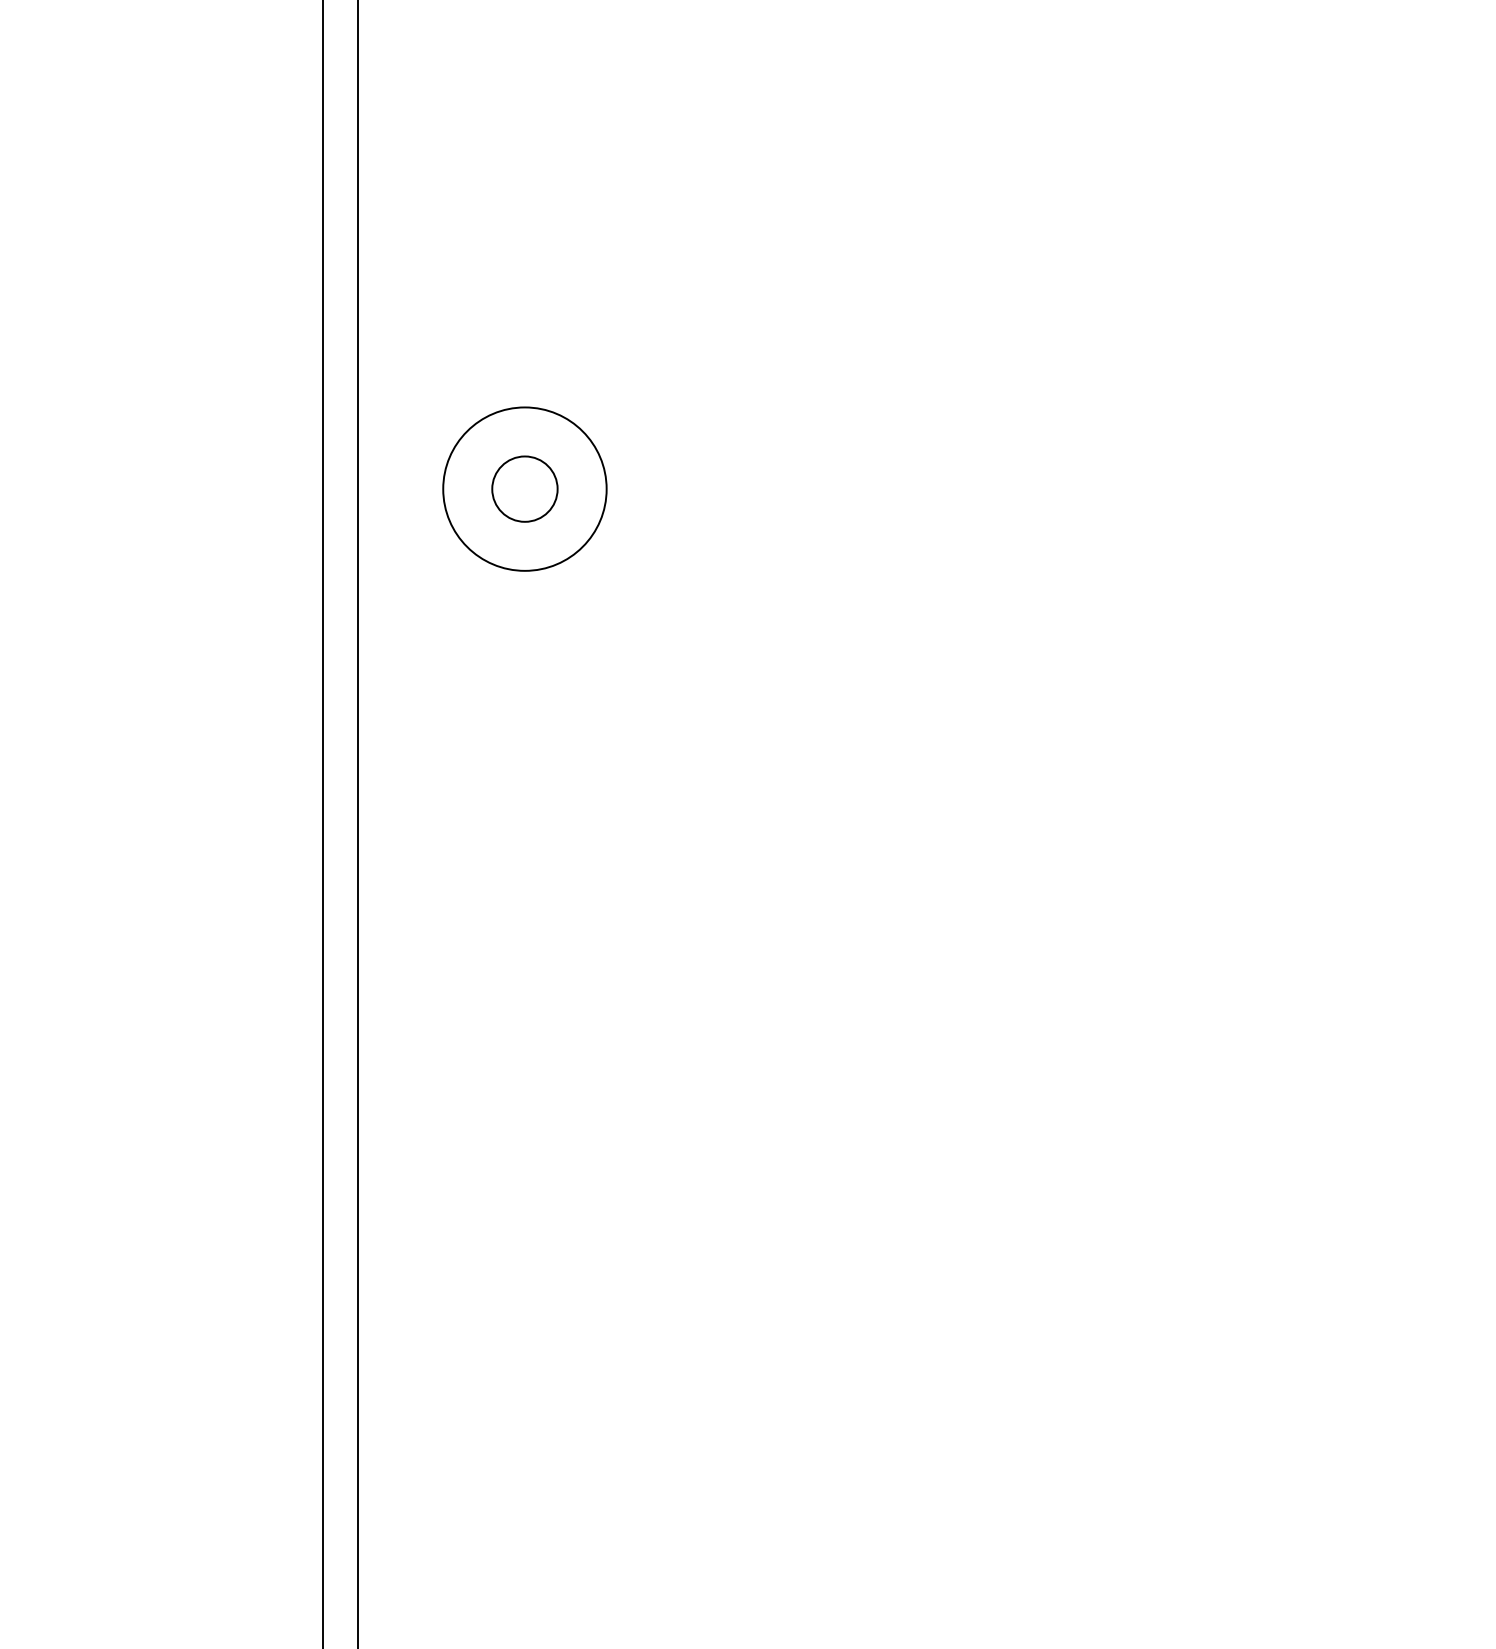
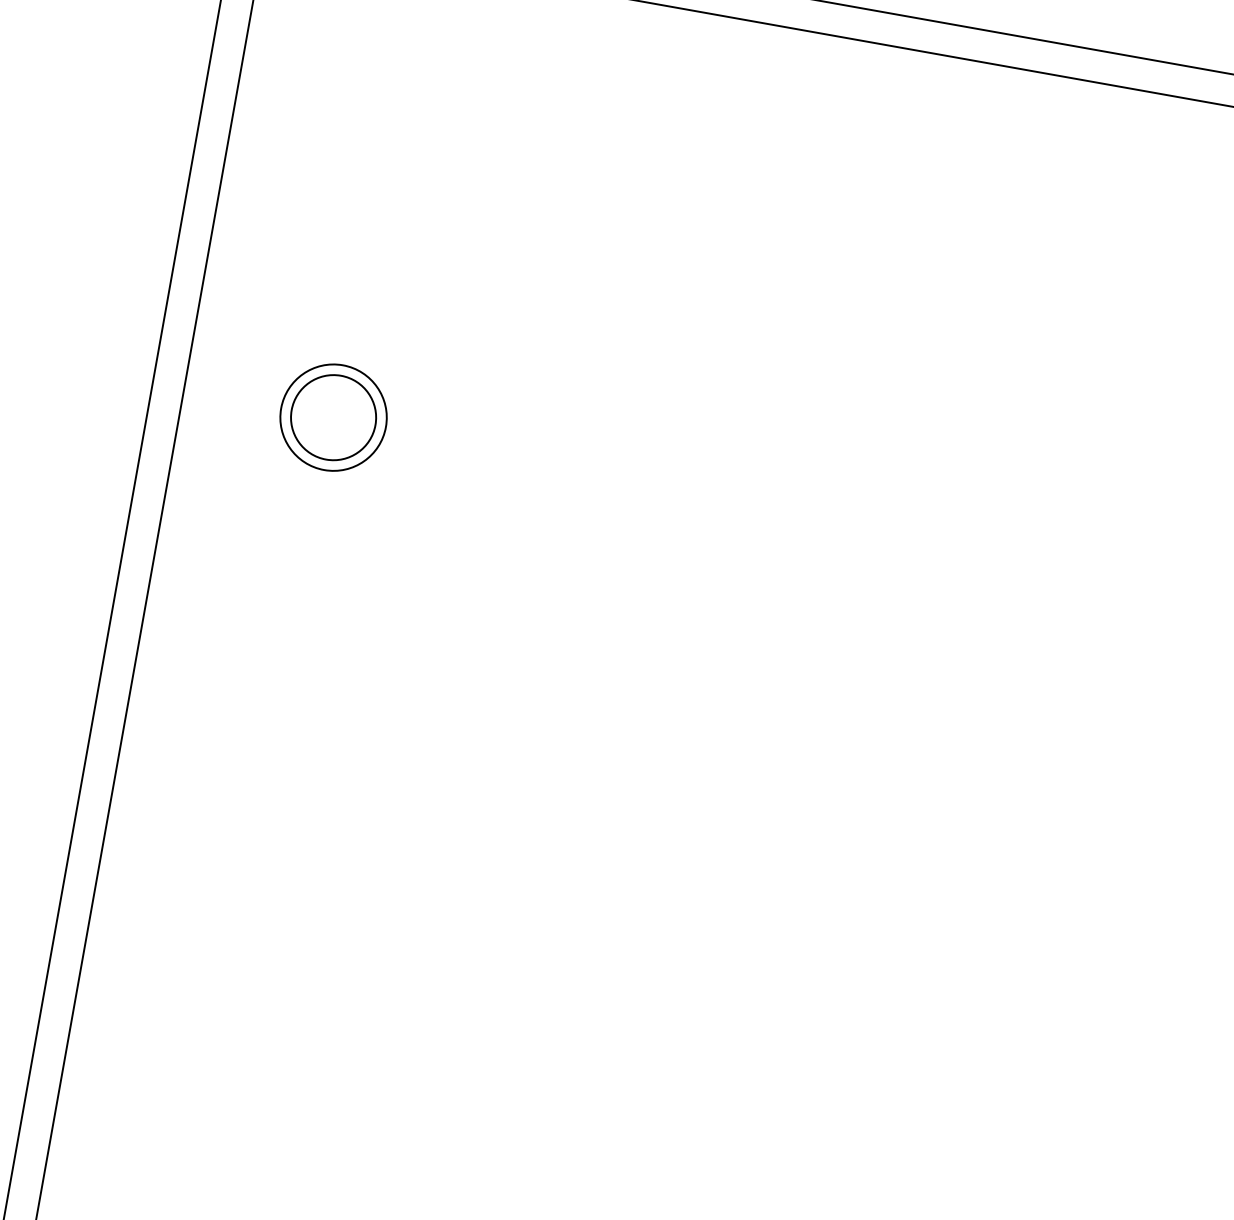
circle: (524, 488) -> (333, 417), size x0.71
circle: (524, 488) -> (333, 417), size x1.43

